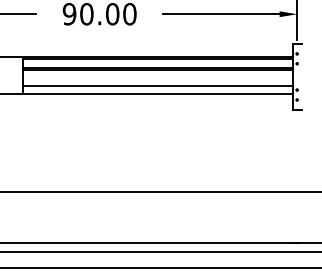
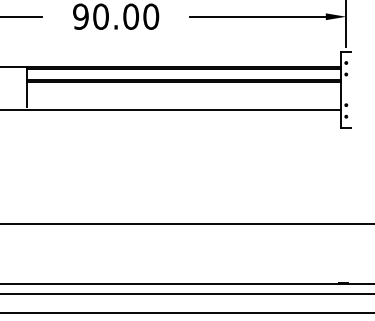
line: (157, 85) -> (183, 99), removed

